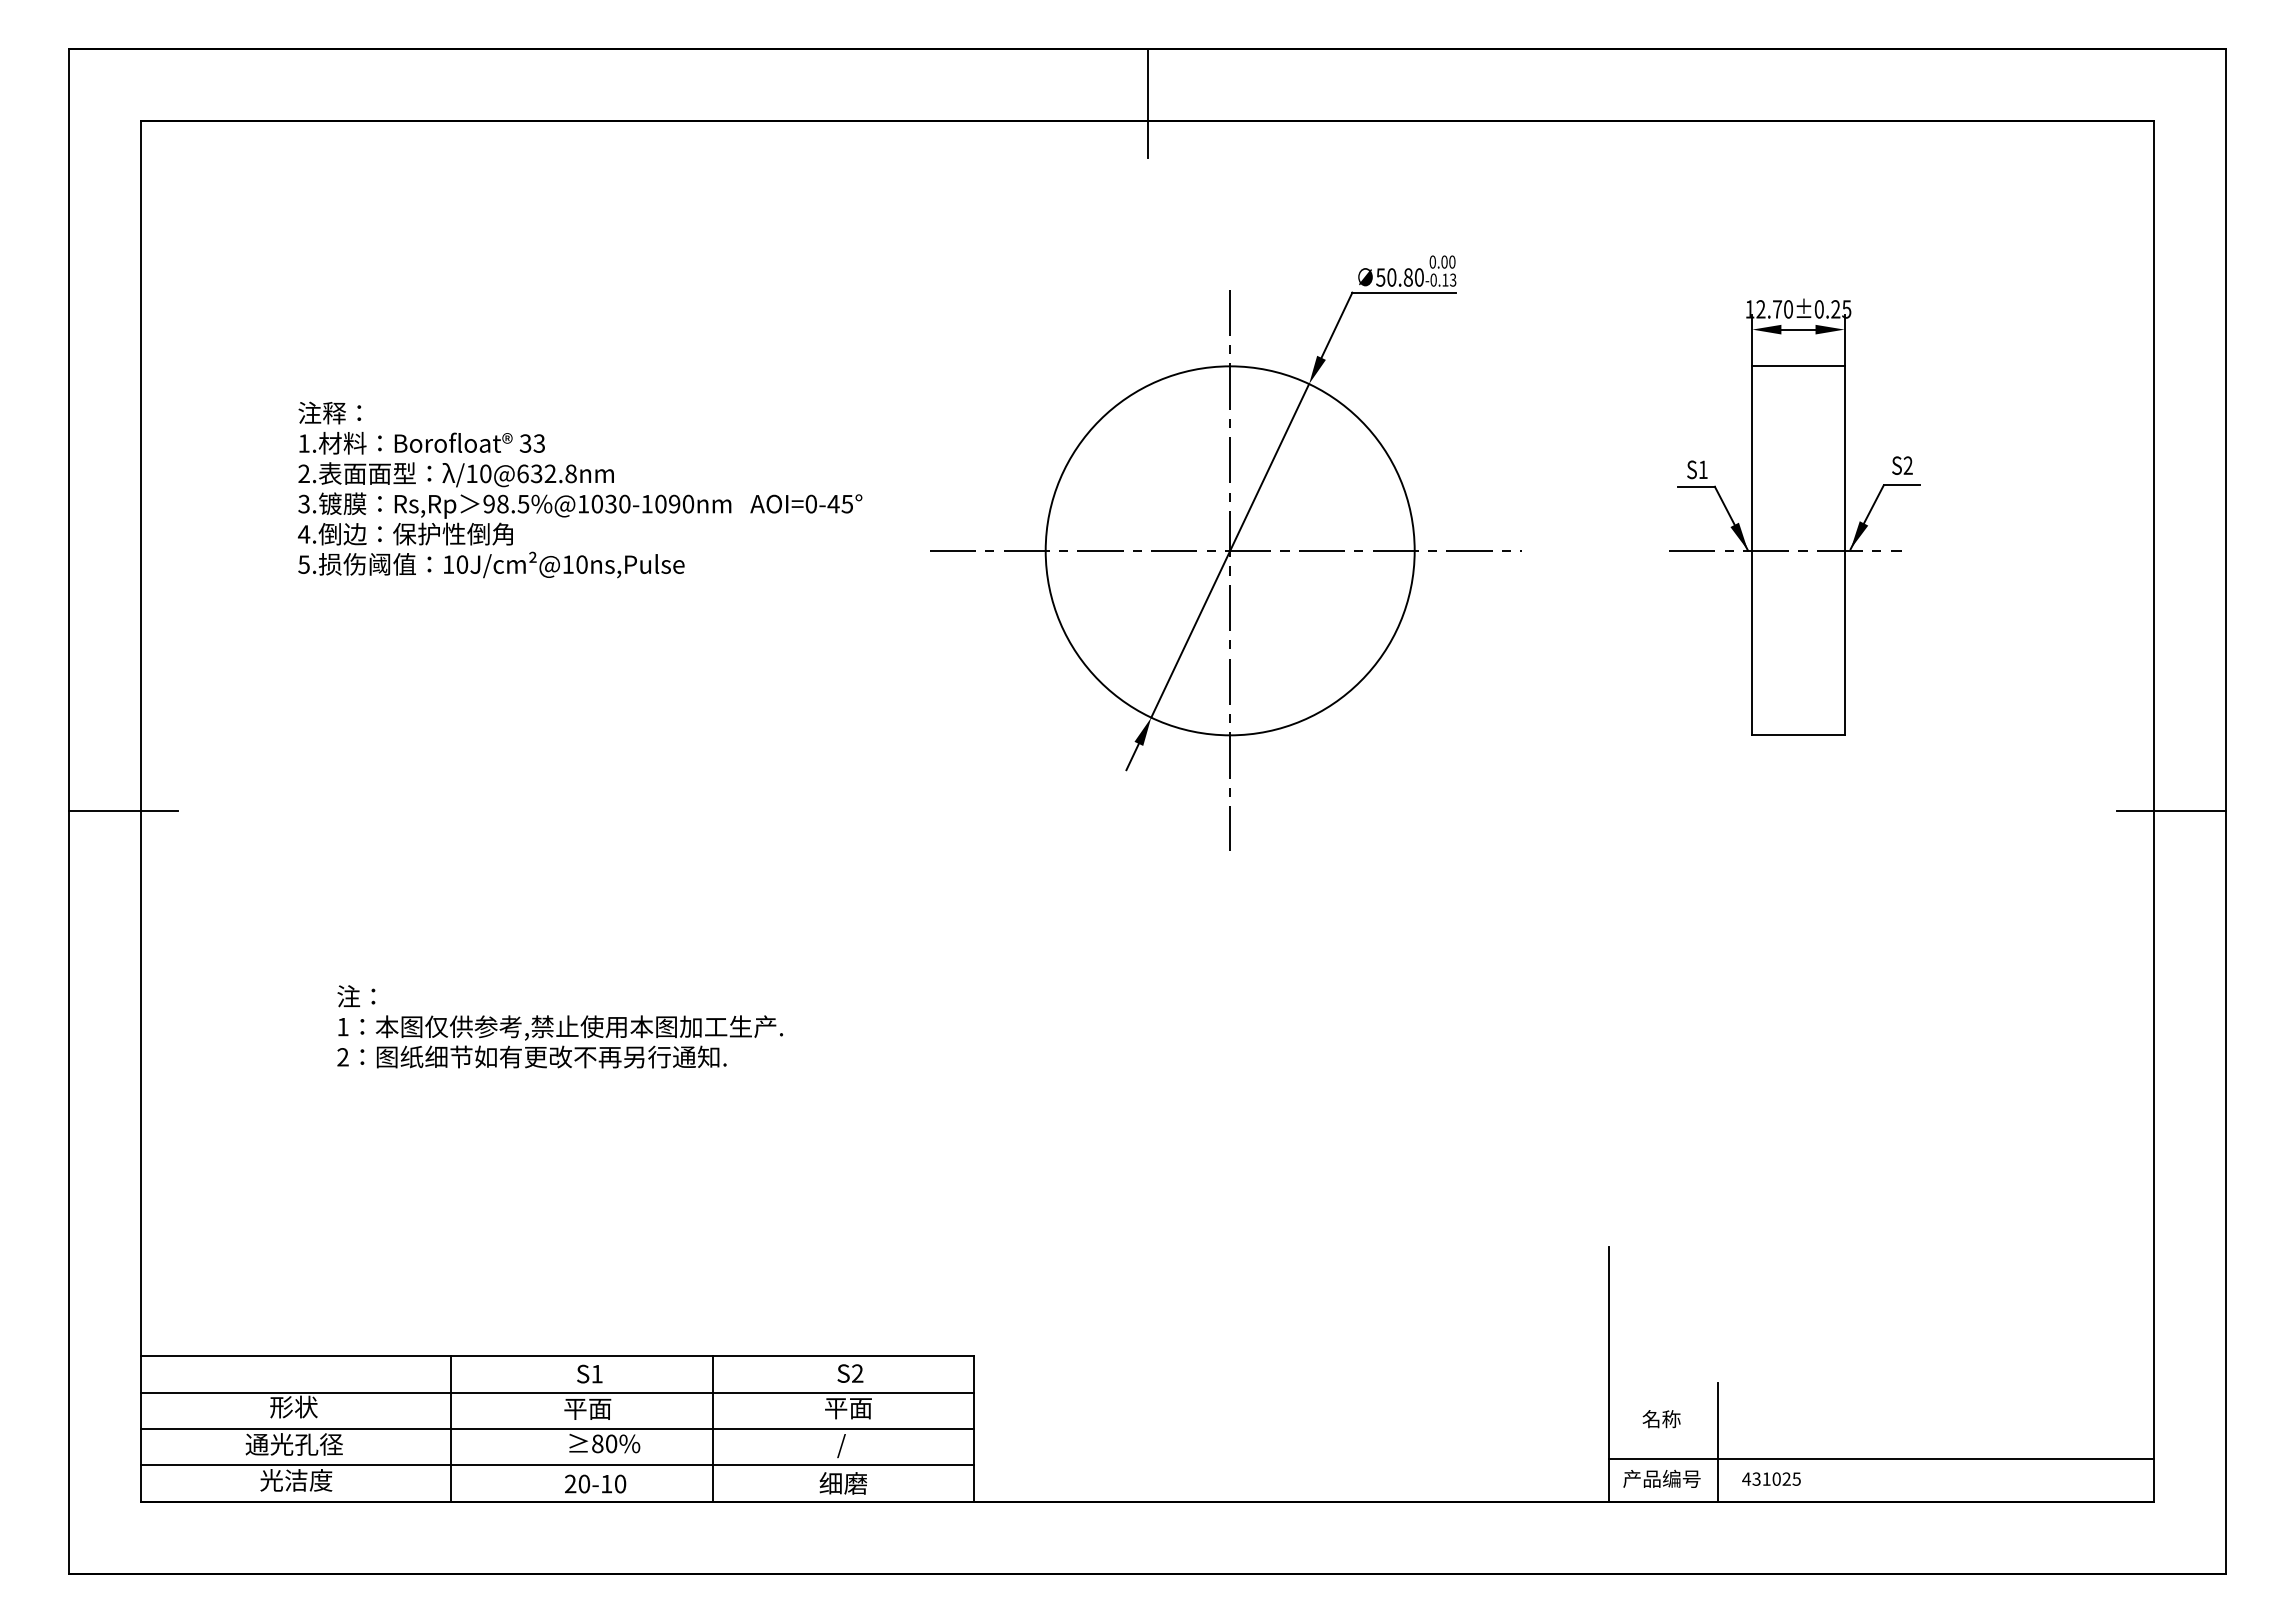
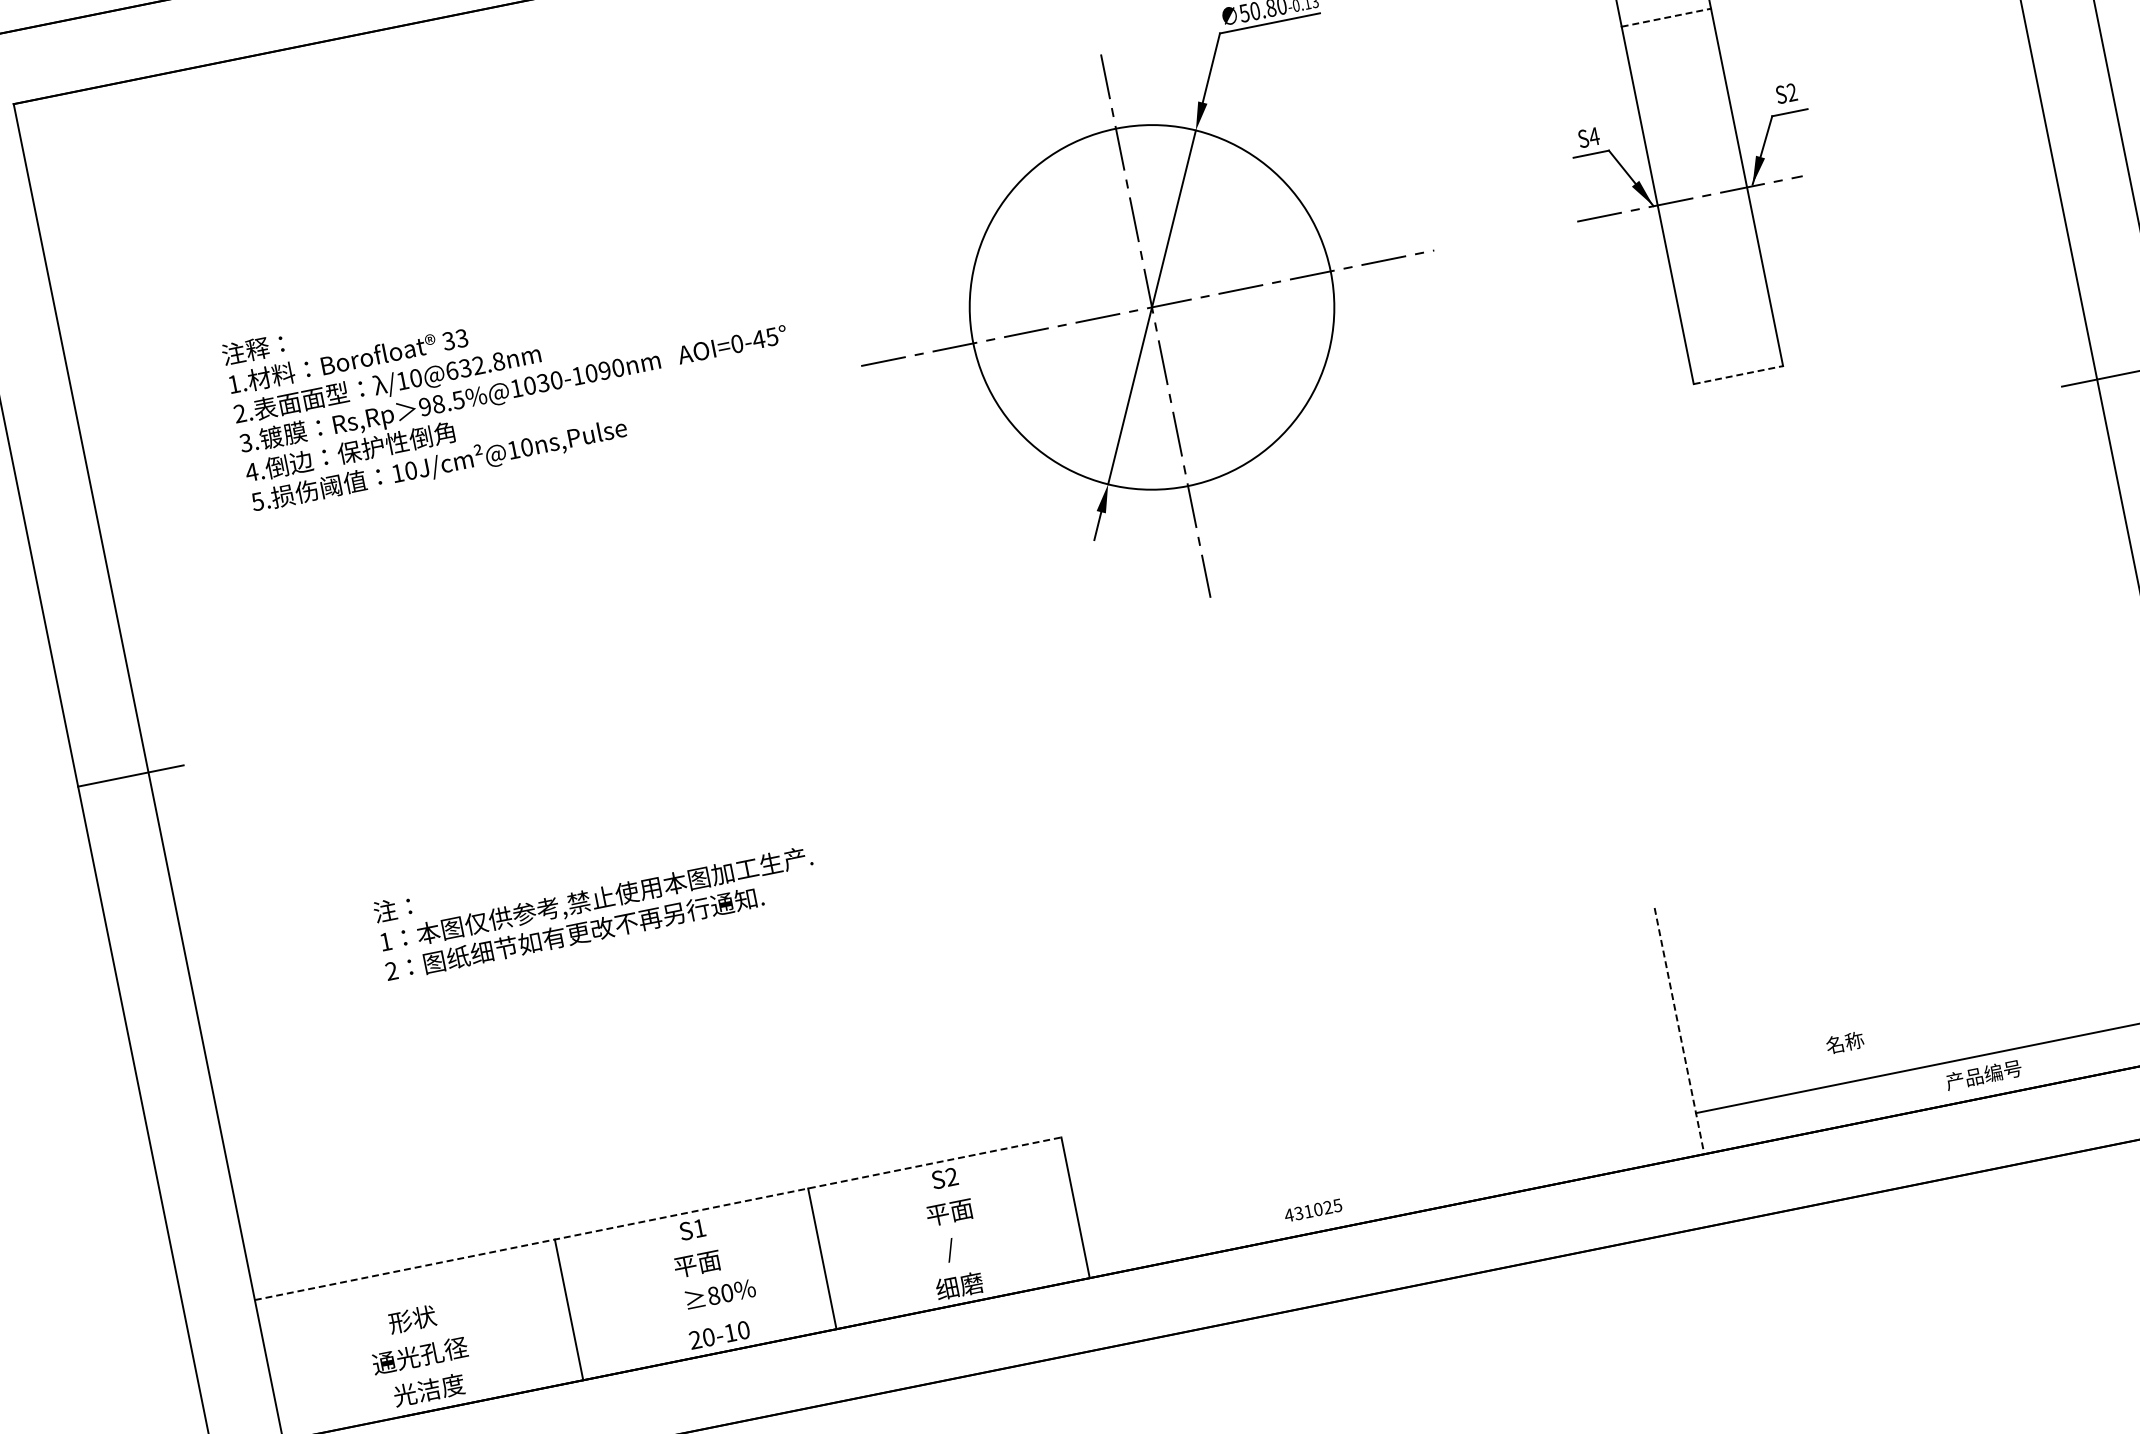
line: (1798, 366) -> (1666, 17), solid -> dashed
text: (1703, 469) -> (1594, 136), S1 -> S4
line: (1798, 735) -> (1738, 375), solid -> dashed
line: (558, 1356) -> (658, 1218), solid -> dashed
line: (1608, 1374) -> (1679, 1031), solid -> dashed
line: (557, 1392) -> (664, 1253), removed
text: (1661, 1419) -> (1844, 1043), moved
line: (557, 1428) -> (671, 1288), removed
line: (1718, 1441) -> (1798, 1074), removed
line: (557, 1465) -> (679, 1324), removed
text: (1661, 1478) -> (1983, 1074), moved
text: (1771, 1478) -> (1313, 1209), moved

